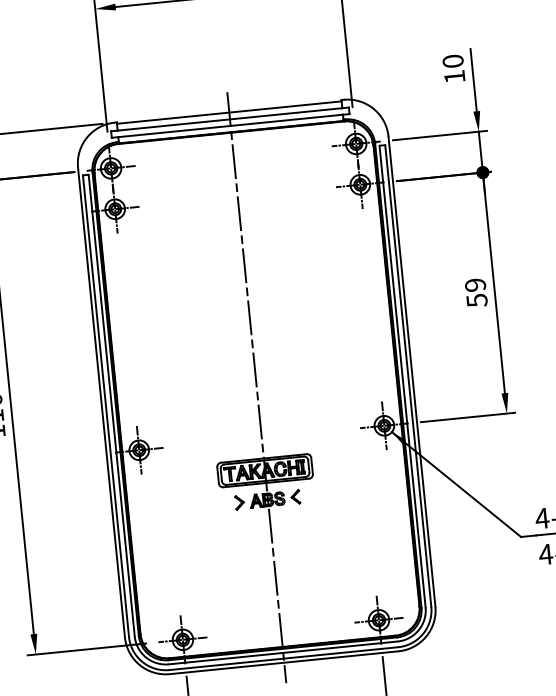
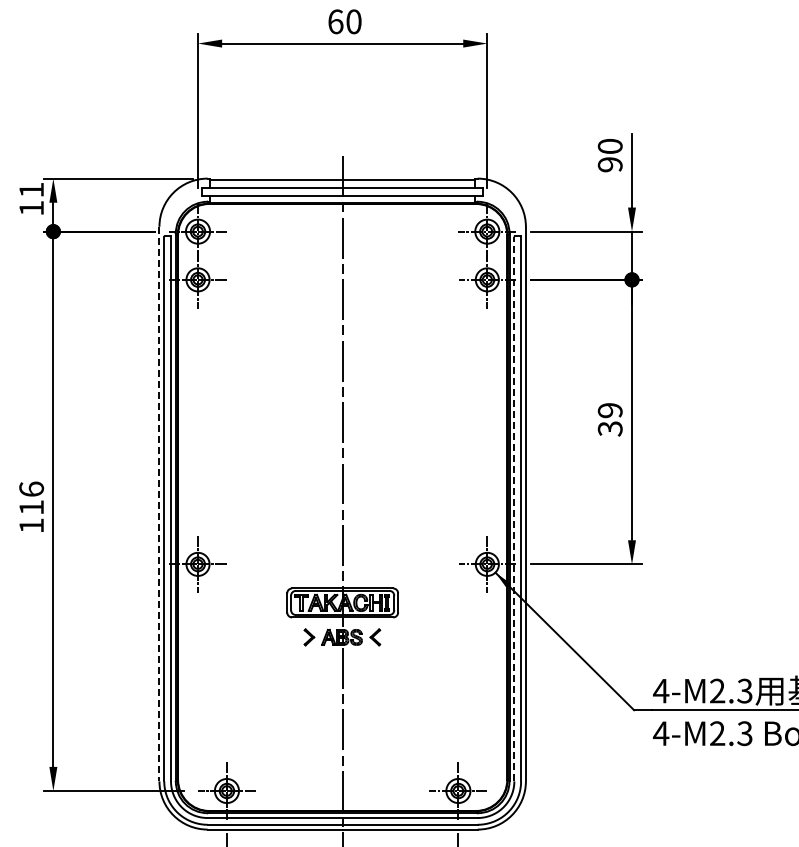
text: (454, 76) -> (609, 164), 10 -> 90
text: (476, 300) -> (609, 428), 59 -> 39
line: (402, 376) -> (514, 508), solid -> dashed
line: (101, 402) -> (159, 504), solid -> dashed

